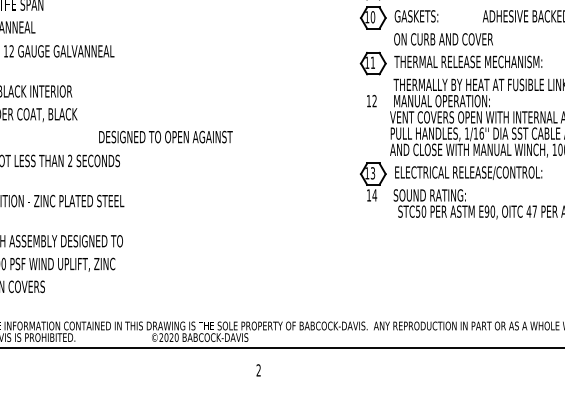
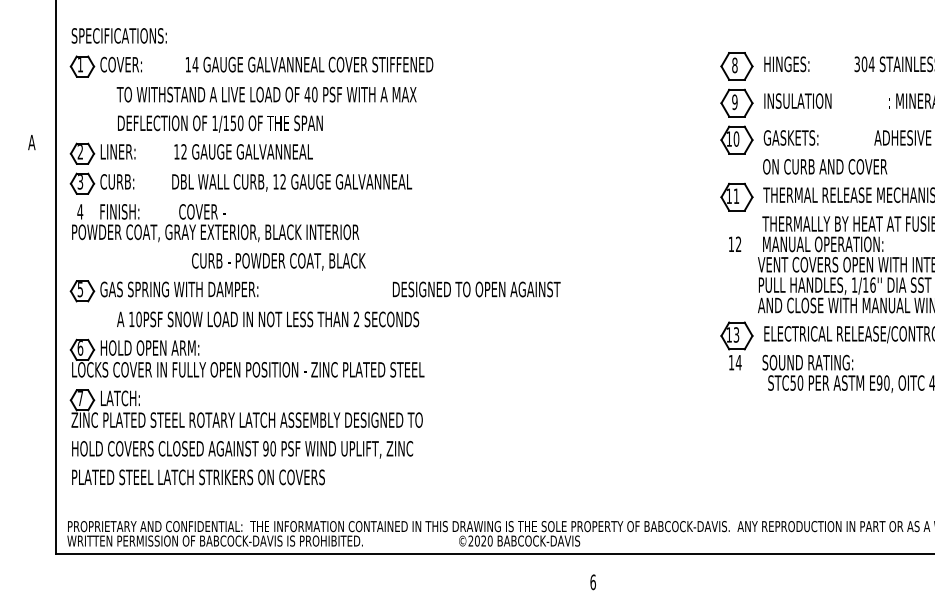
text: (258, 370) -> (592, 582), 2 -> 6

